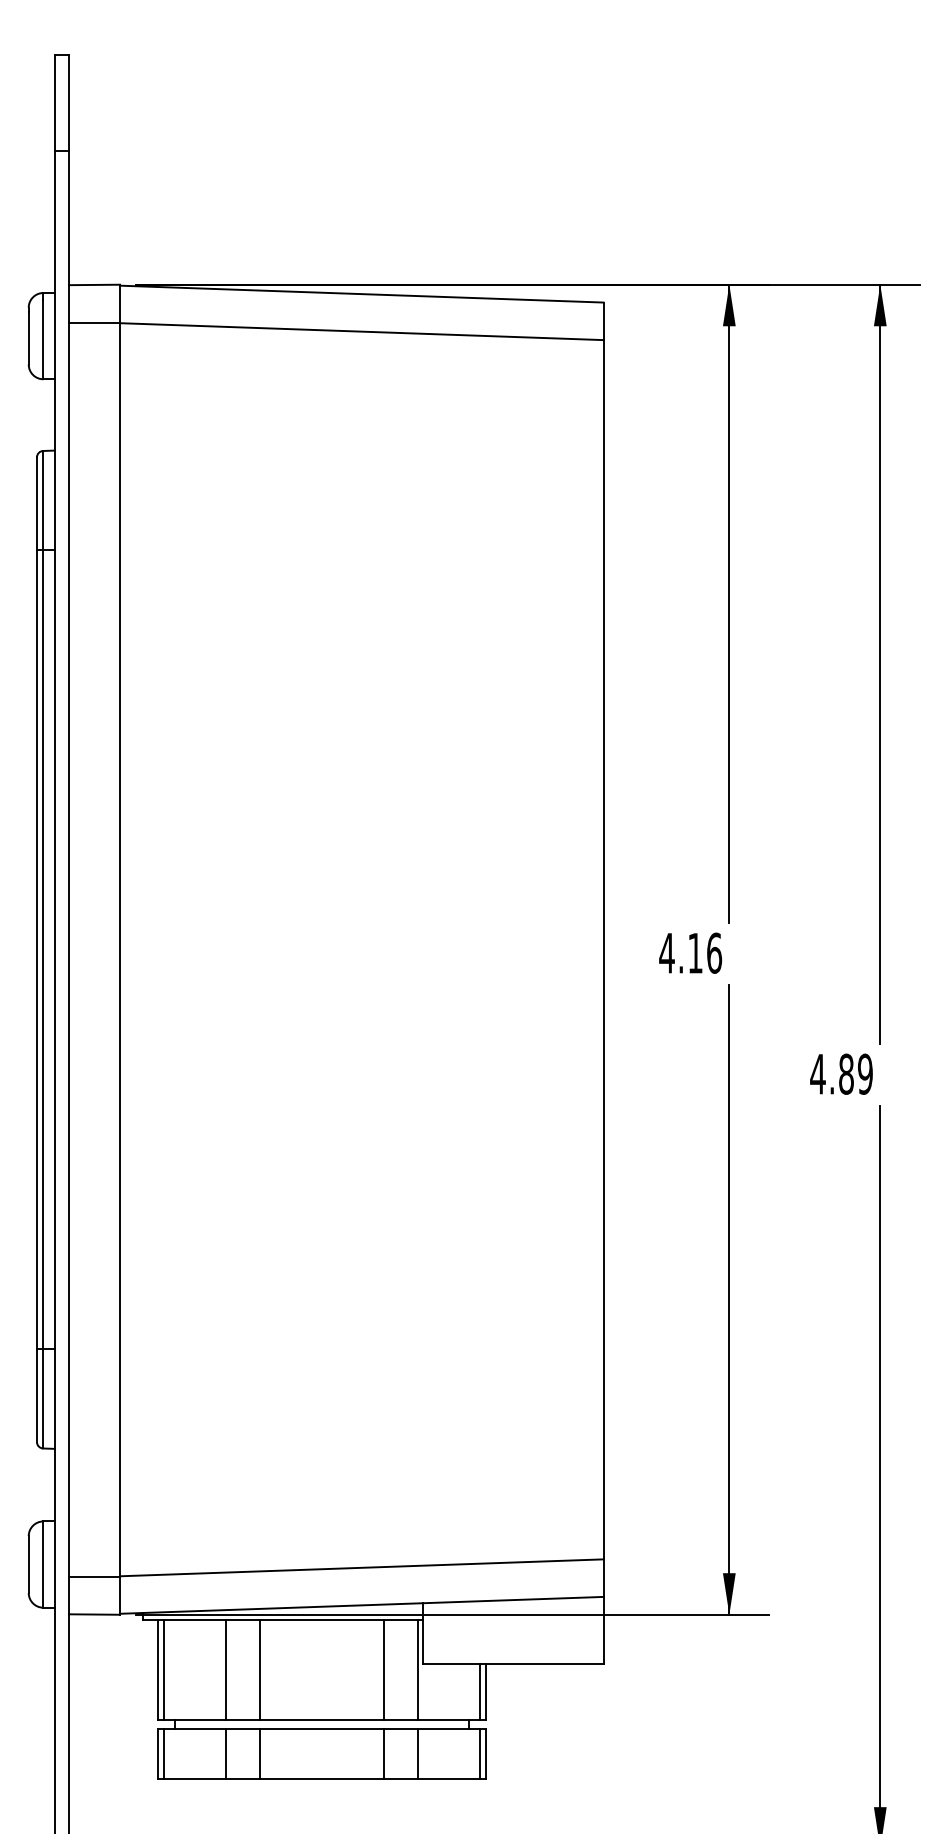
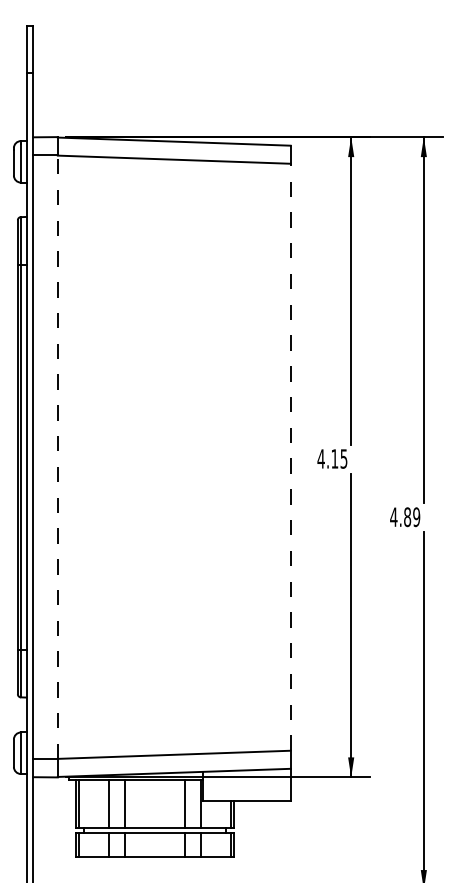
line: (603, 948) -> (290, 456), solid -> dashed
line: (119, 950) -> (57, 457), solid -> dashed
text: (713, 952) -> (343, 458), 4.16 -> 4.15

